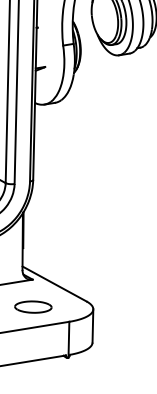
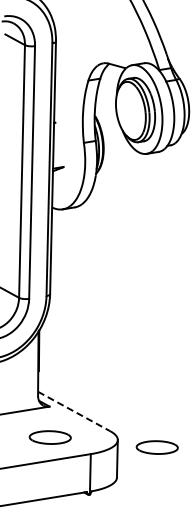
line: (54, 283) -> (74, 411), solid -> dashed
part: (127, 315) -> (156, 447), added

